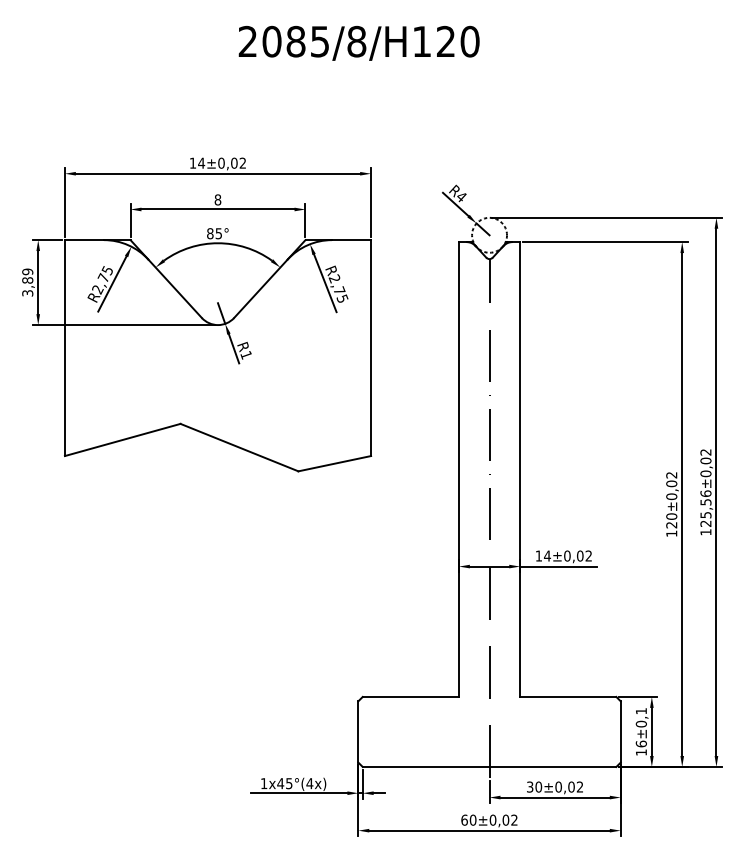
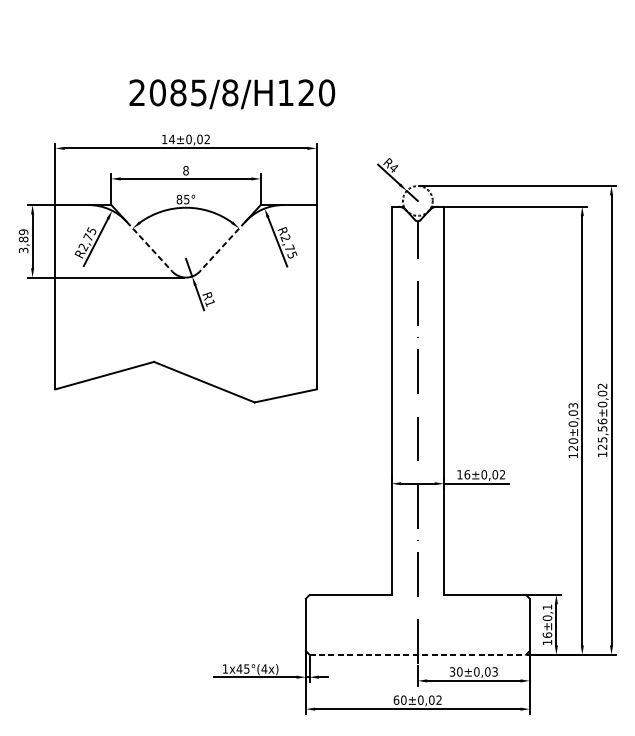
text: (358, 42) -> (231, 93), moved
line: (175, 288) -> (149, 246), solid -> dashed
line: (260, 288) -> (222, 246), solid -> dashed
text: (672, 475) -> (574, 405), 120±0,02 -> 120±0,03
text: (547, 555) -> (467, 474), 14±0,02 -> 16±0,02
line: (489, 766) -> (417, 654), solid -> dashed
text: (580, 787) -> (495, 672), 30±0,02 -> 30±0,03

